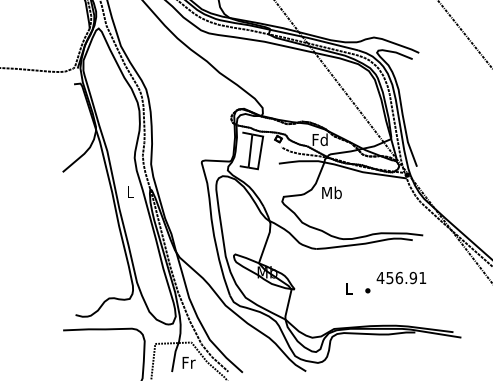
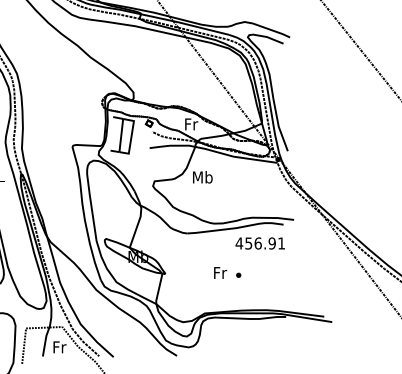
text: (319, 139) -> (190, 123), Fd -> Fr
text: (401, 277) -> (260, 242), moved
text: (349, 288) -> (220, 272), L -> Fr

